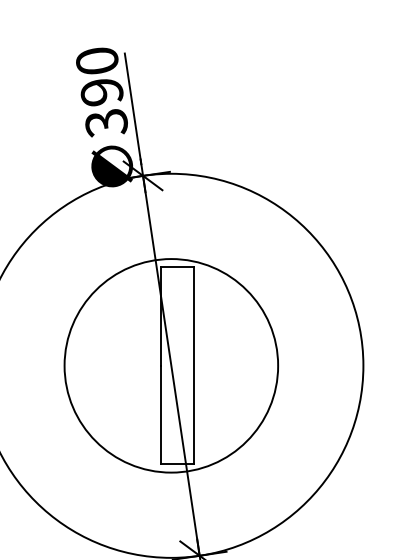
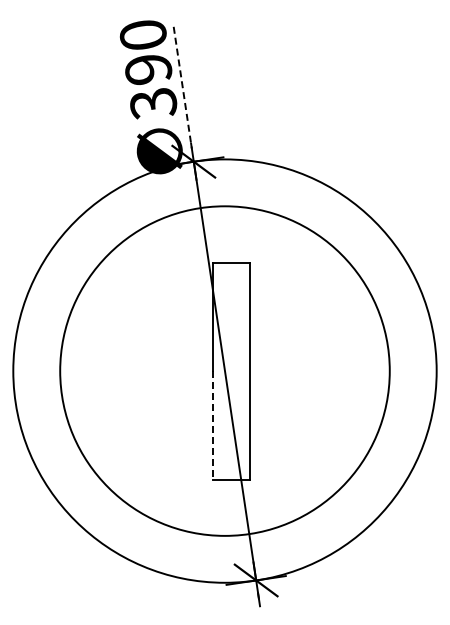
line: (132, 108) -> (182, 87), solid -> dashed
circle: (170, 365) -> (224, 370), size x1.4
line: (160, 415) -> (213, 425), solid -> dashed

